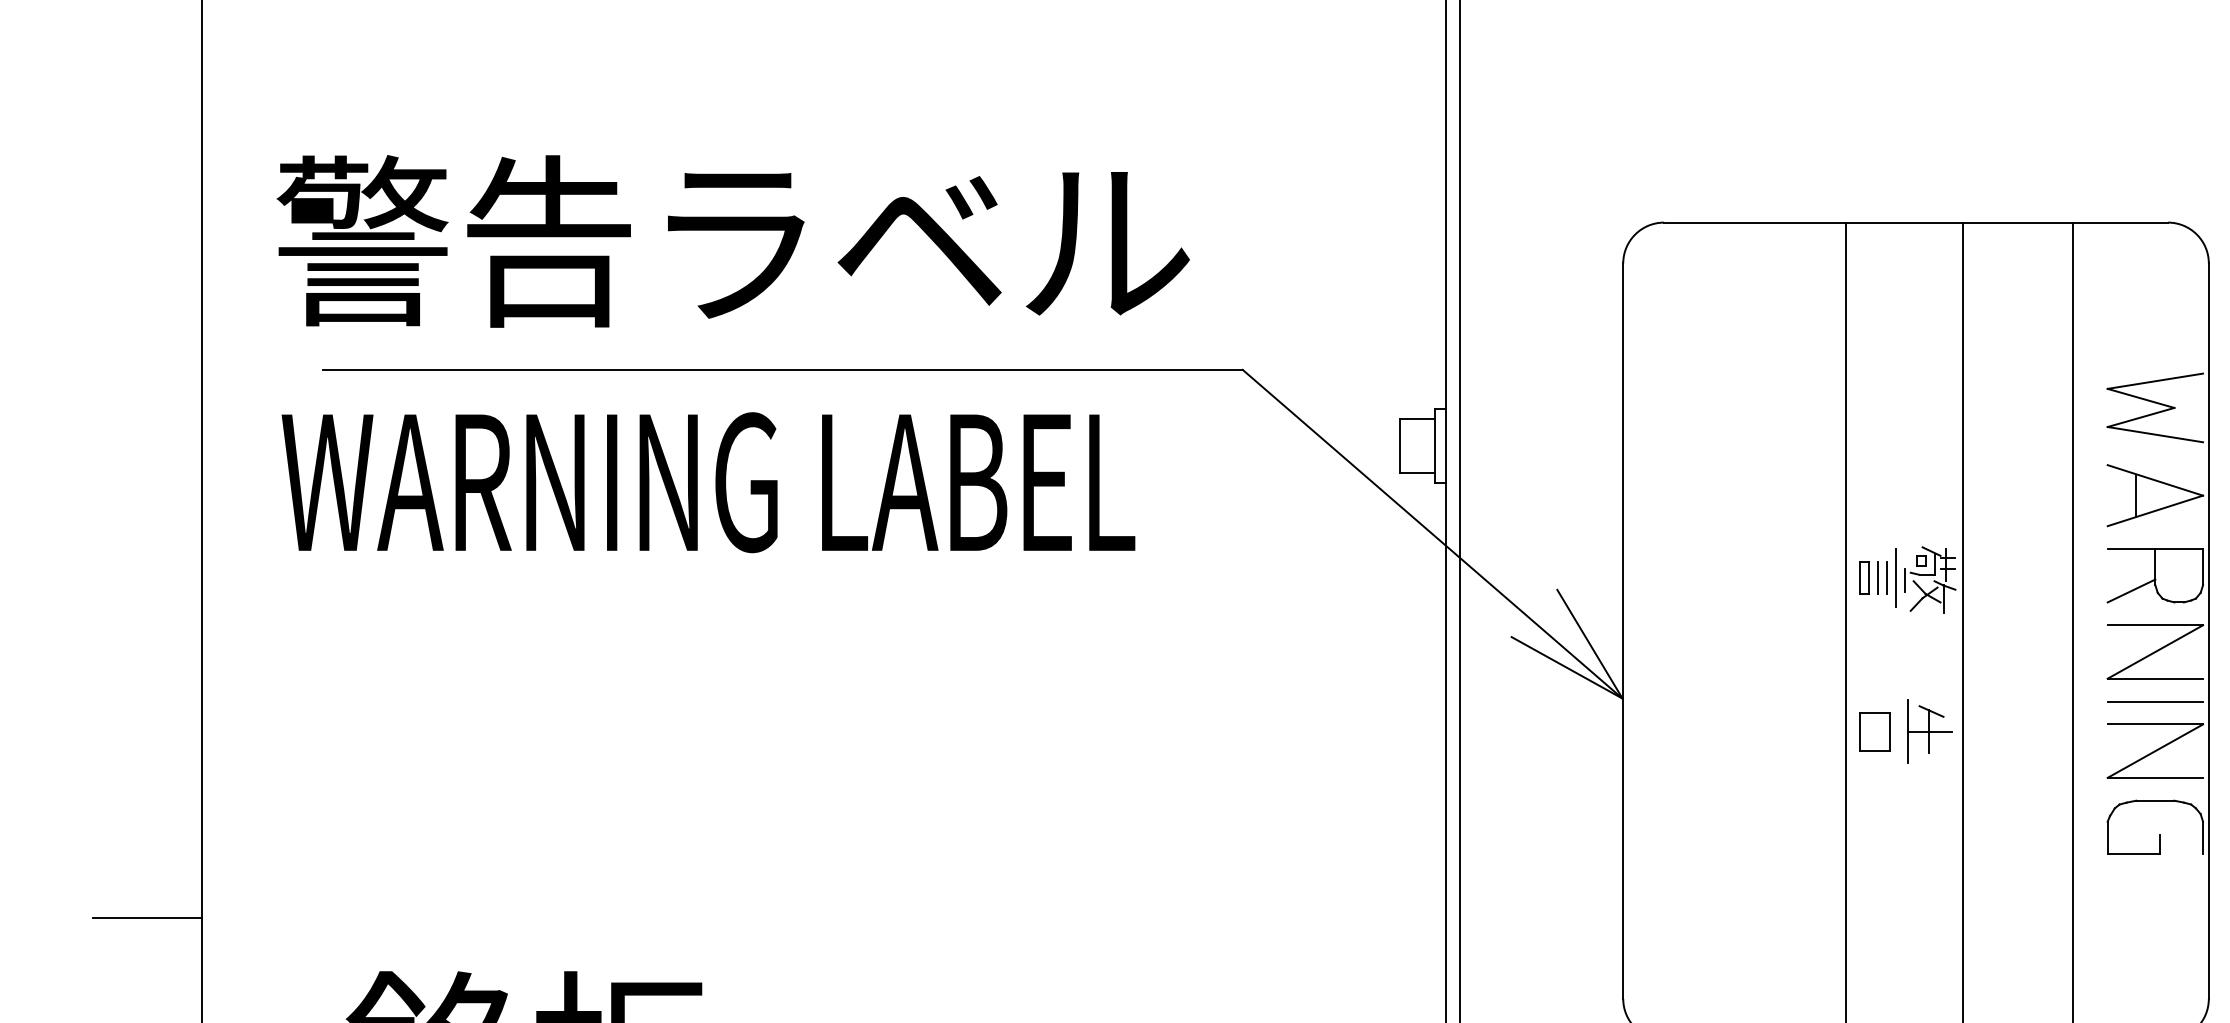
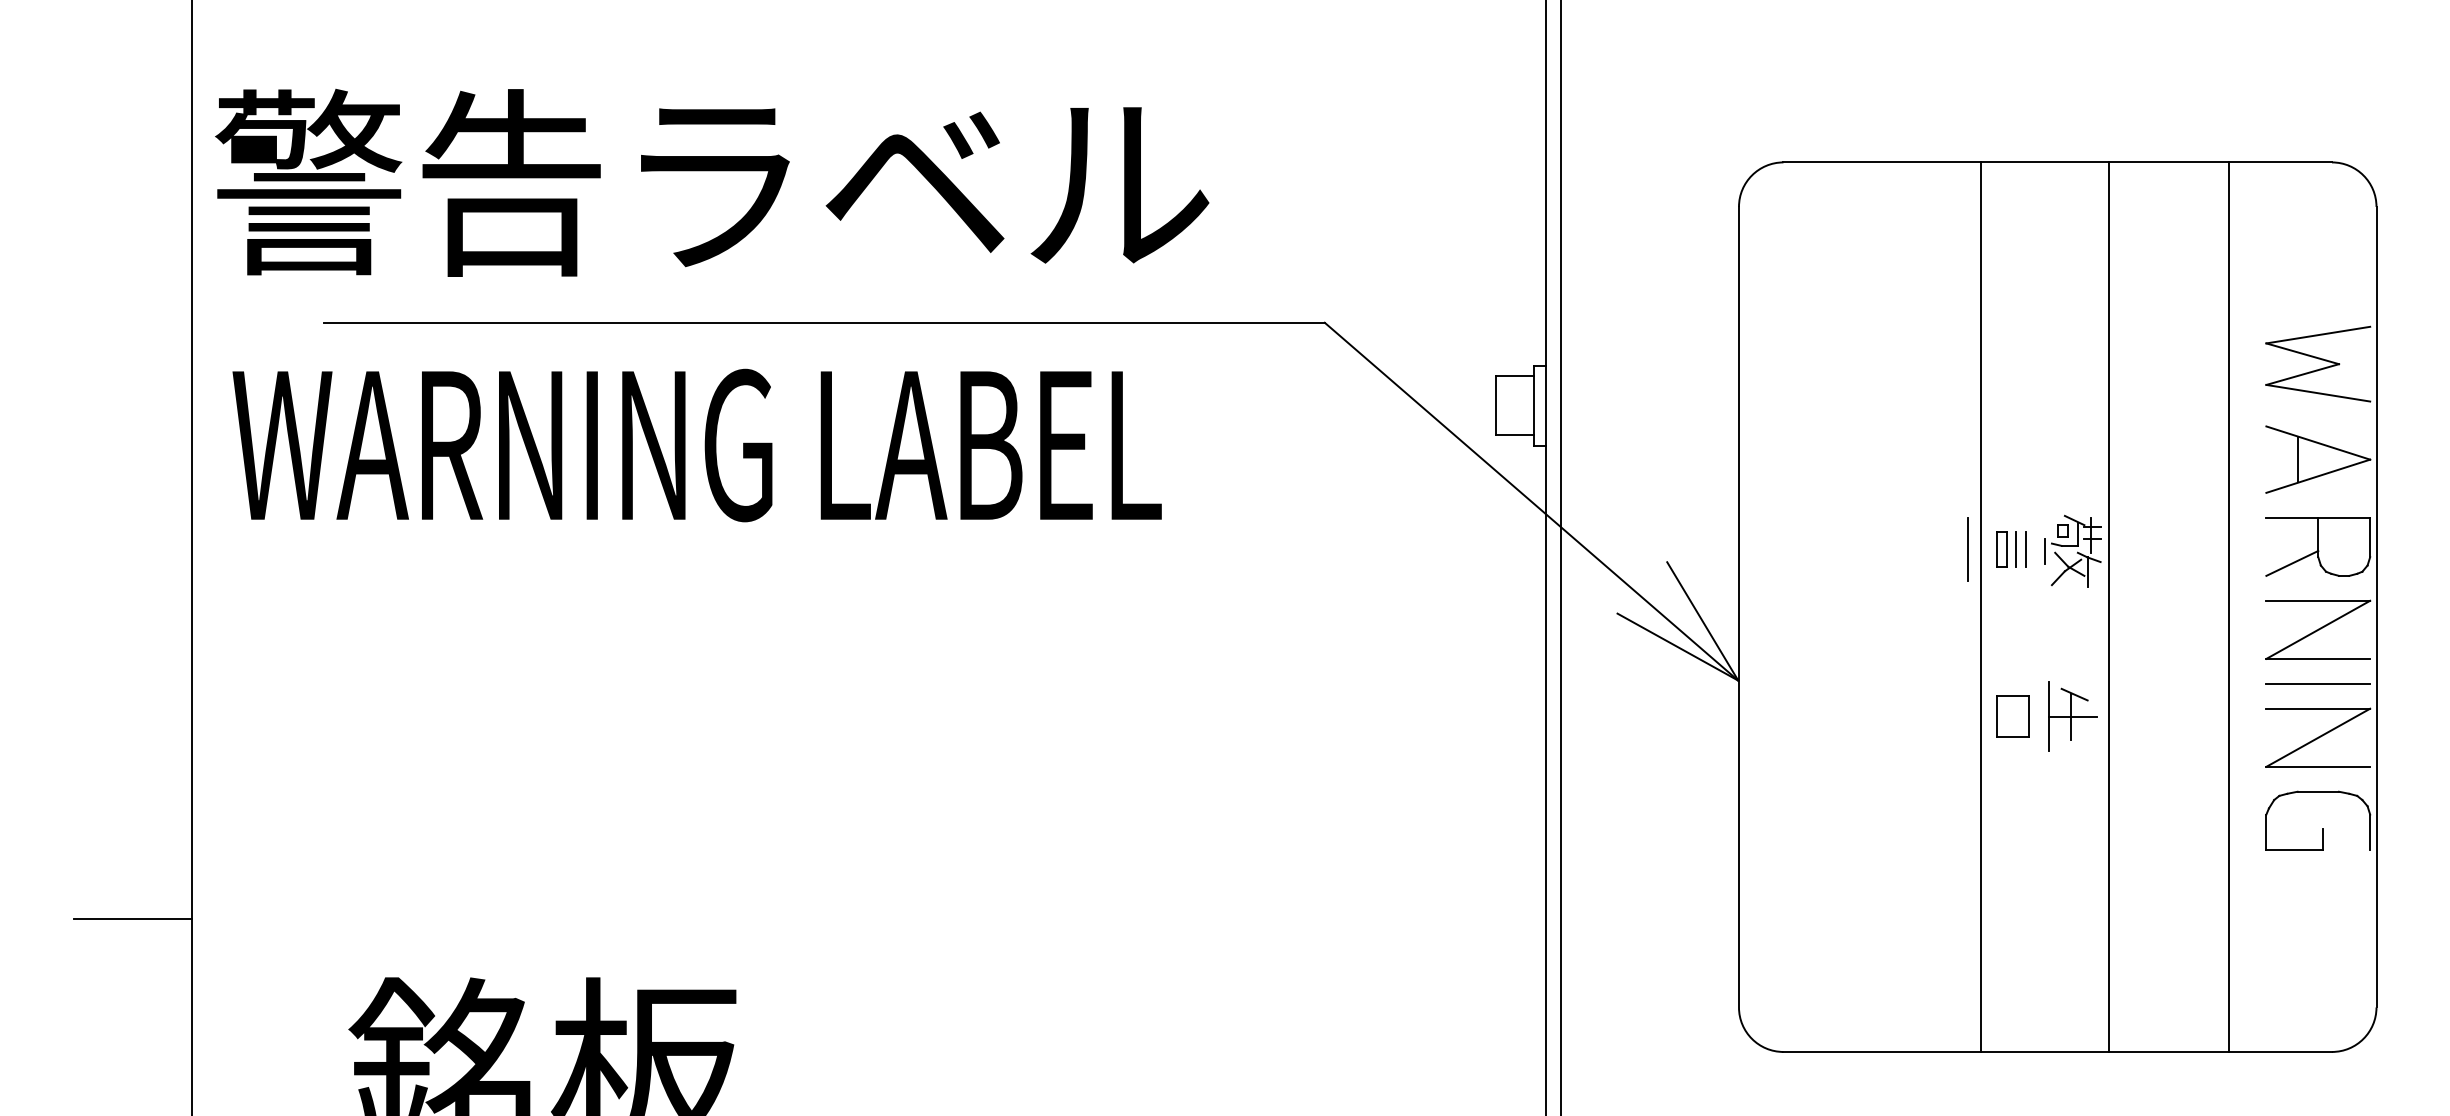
text: (733, 241) -> (712, 182), moved
text: (707, 482) -> (696, 445), moved
line: (1895, 578) -> (1967, 549), moved

